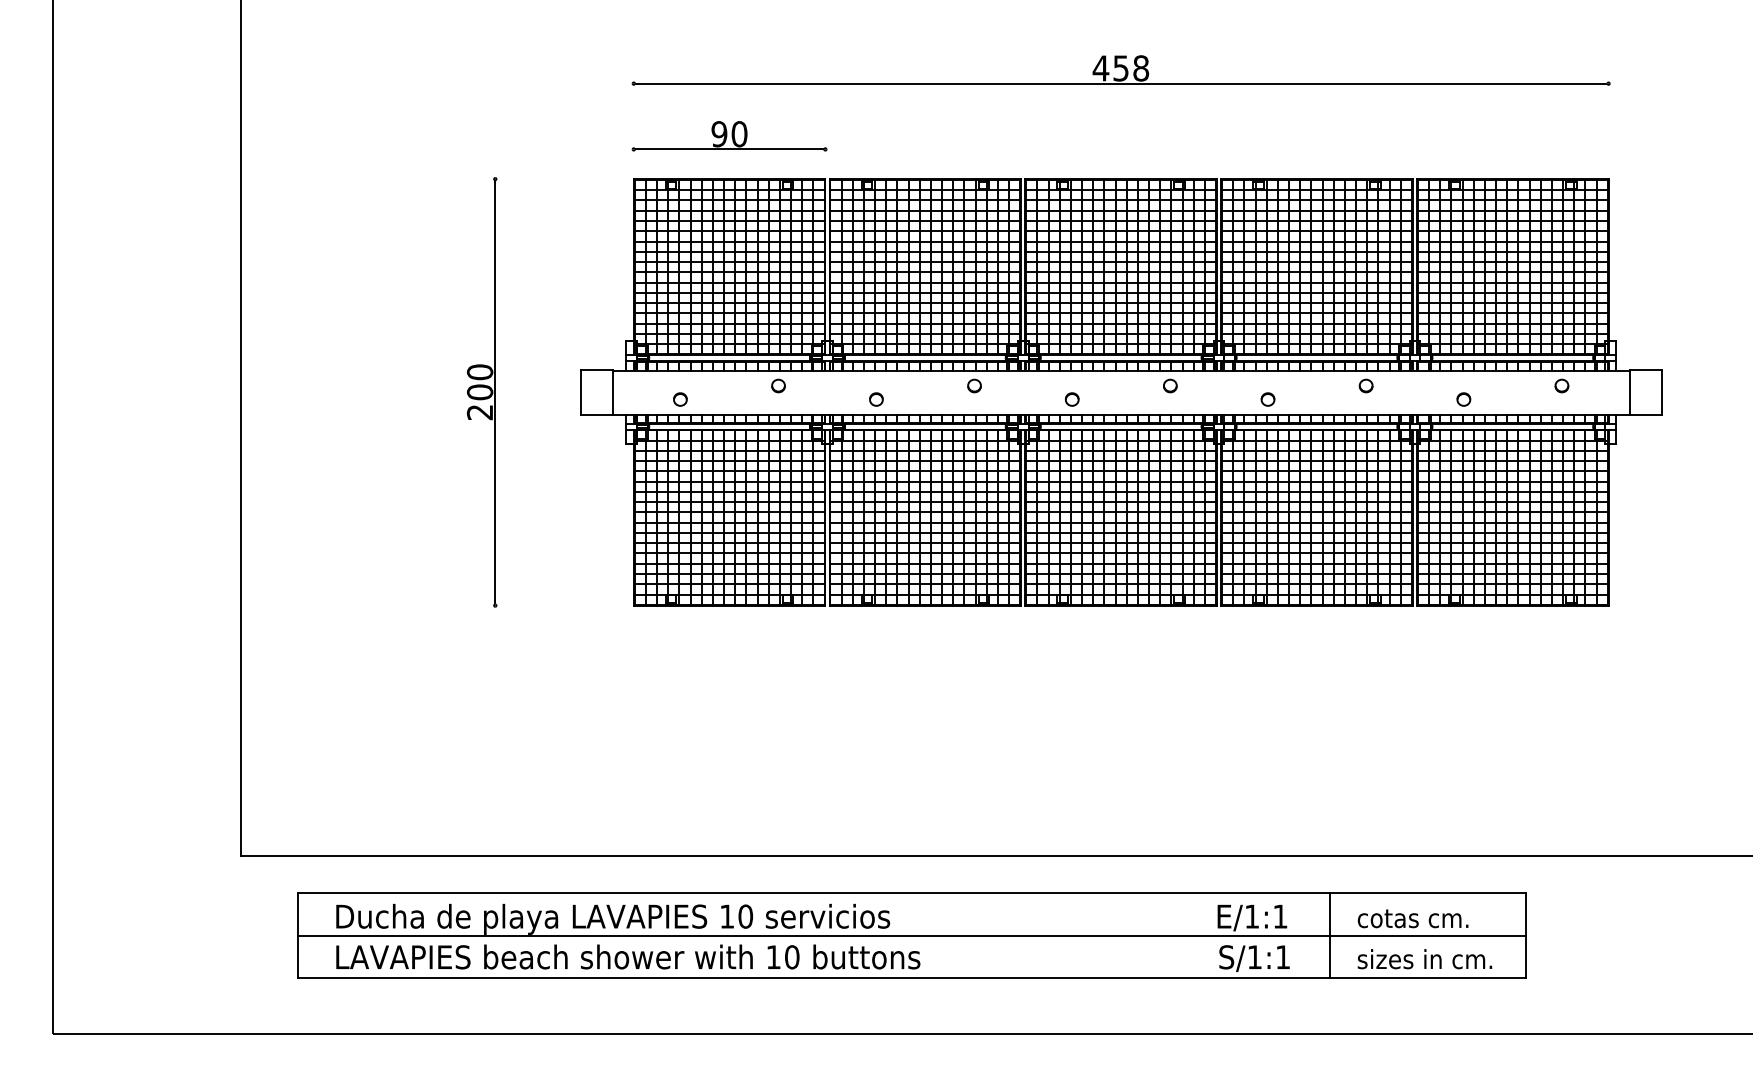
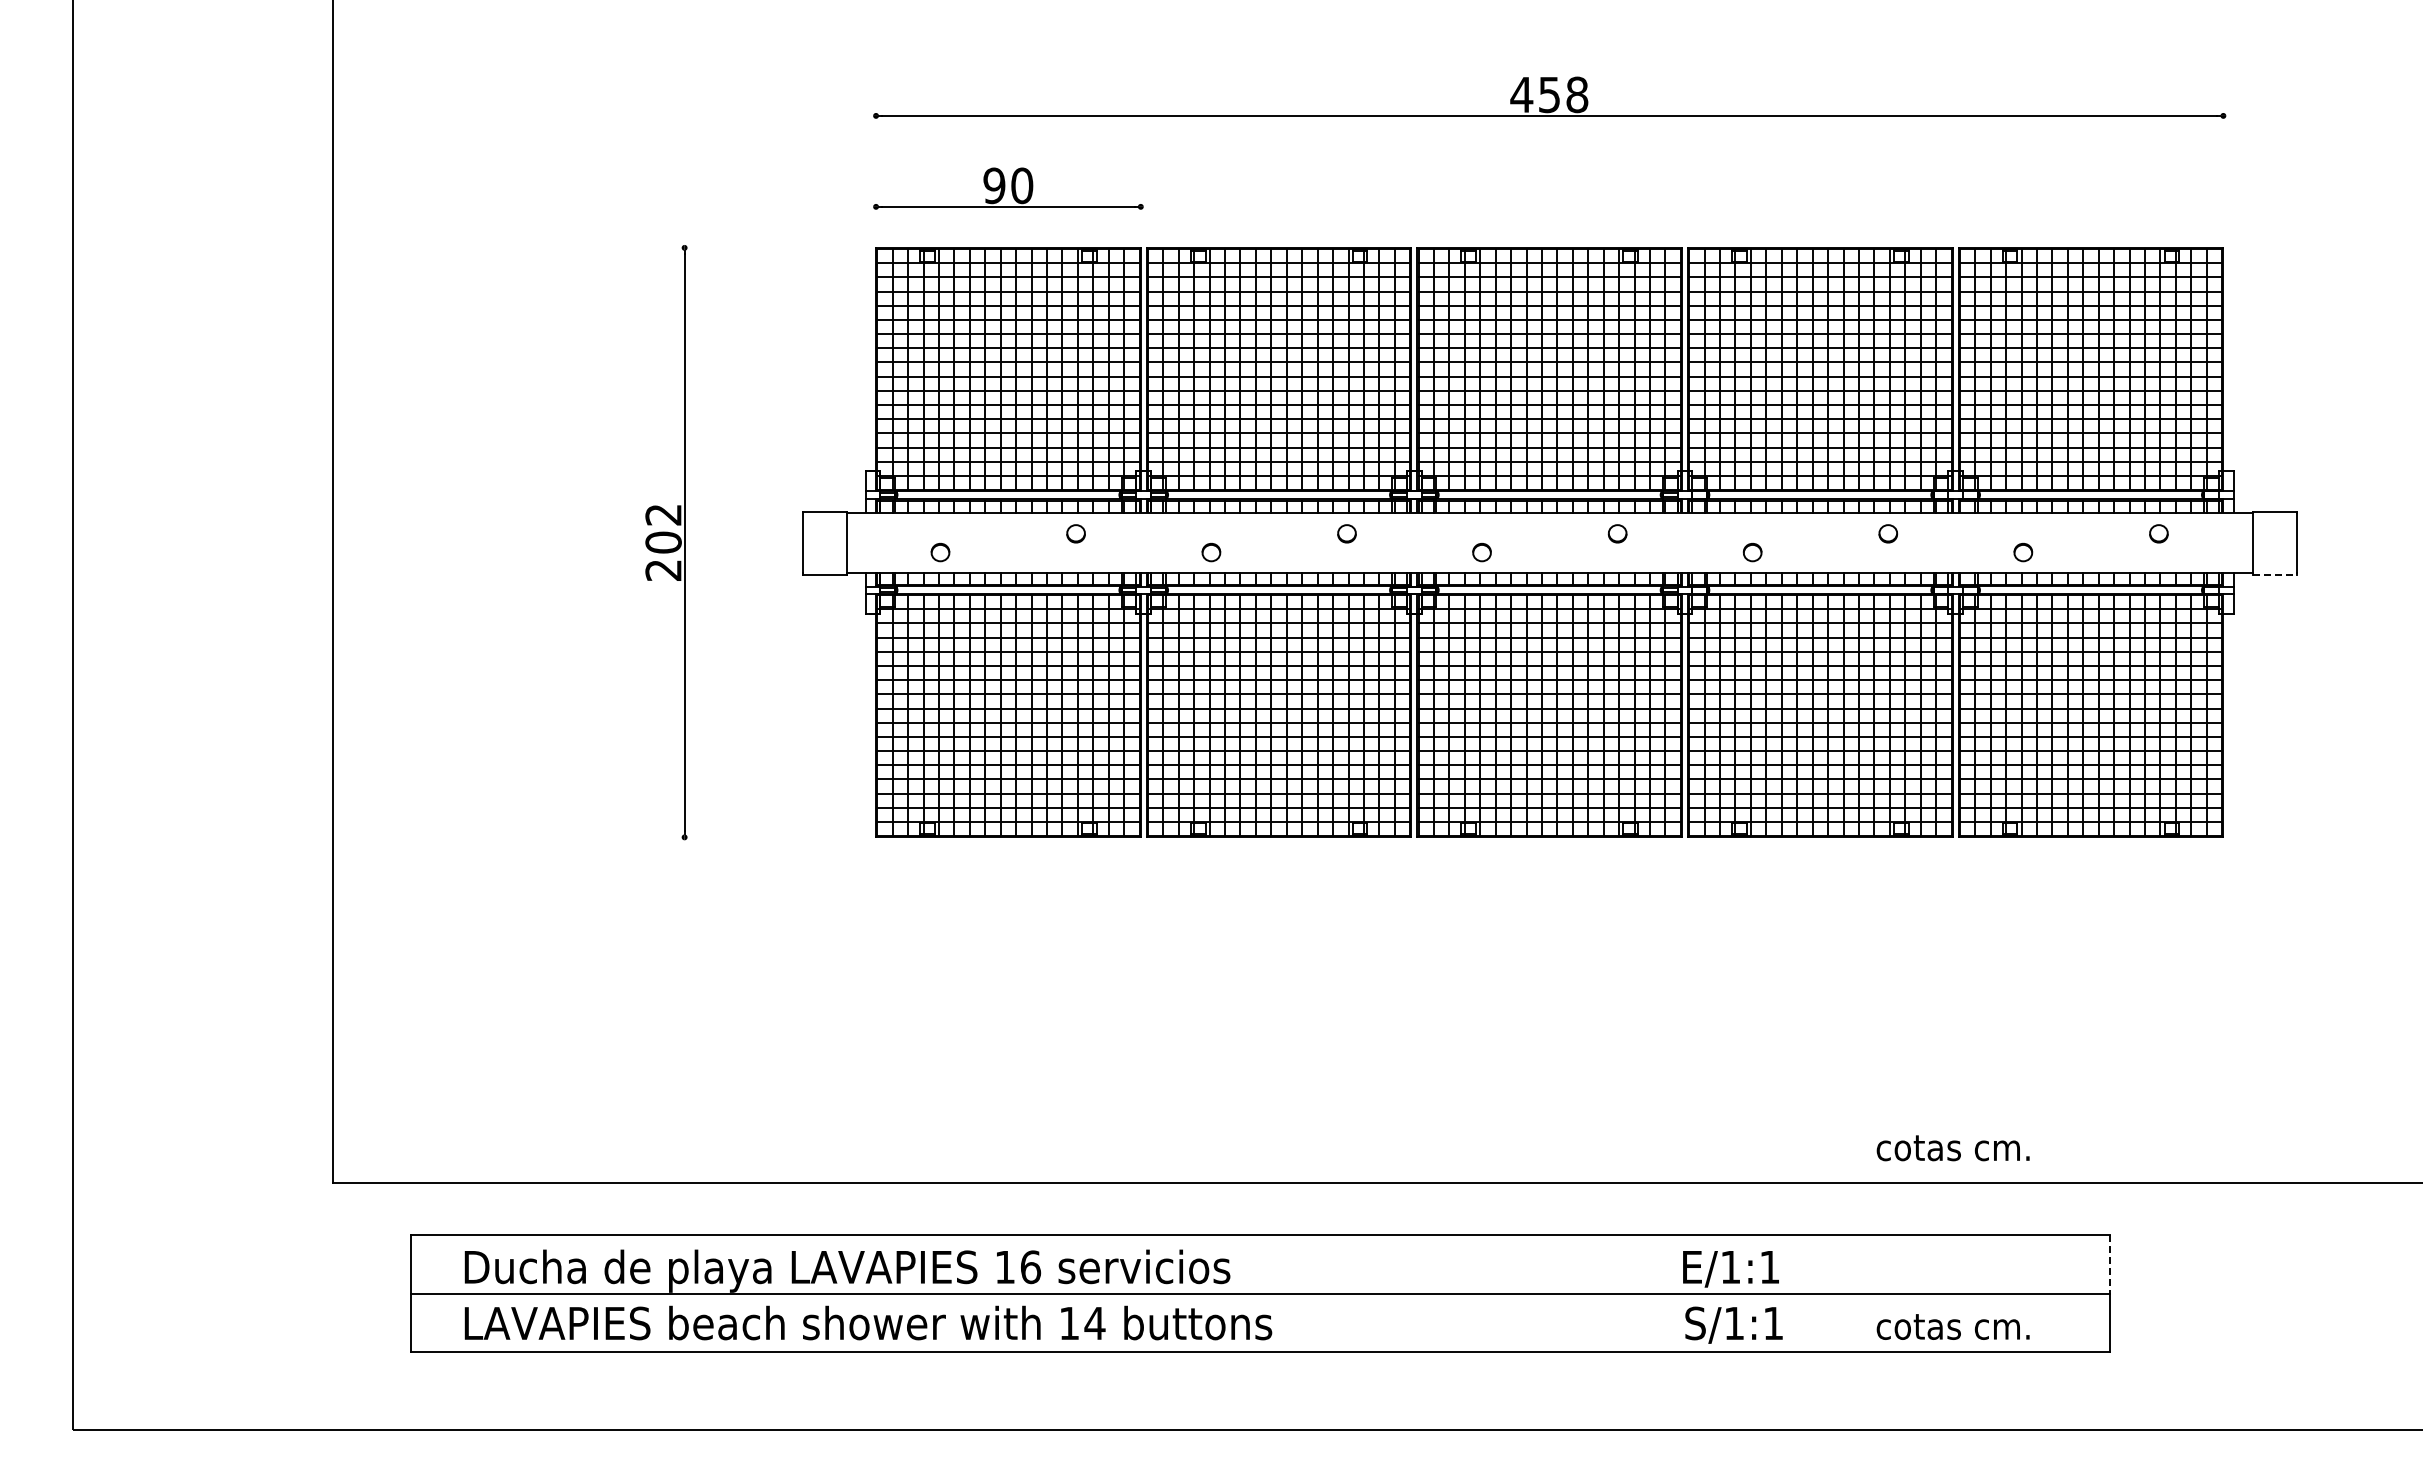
text: (480, 372) -> (663, 514), 200 -> 202
line: (1646, 415) -> (2275, 574), solid -> dashed
line: (1526, 914) -> (2109, 1264), solid -> dashed
text: (745, 916) -> (1030, 1266), 10 -> 16
text: (1412, 918) -> (1952, 1148), moved
line: (1330, 935) -> (1838, 1293), removed
text: (791, 957) -> (1094, 1323), 10 -> 14
text: (1424, 958) -> (1969, 1325), sizes in cm. -> cotas cm.

